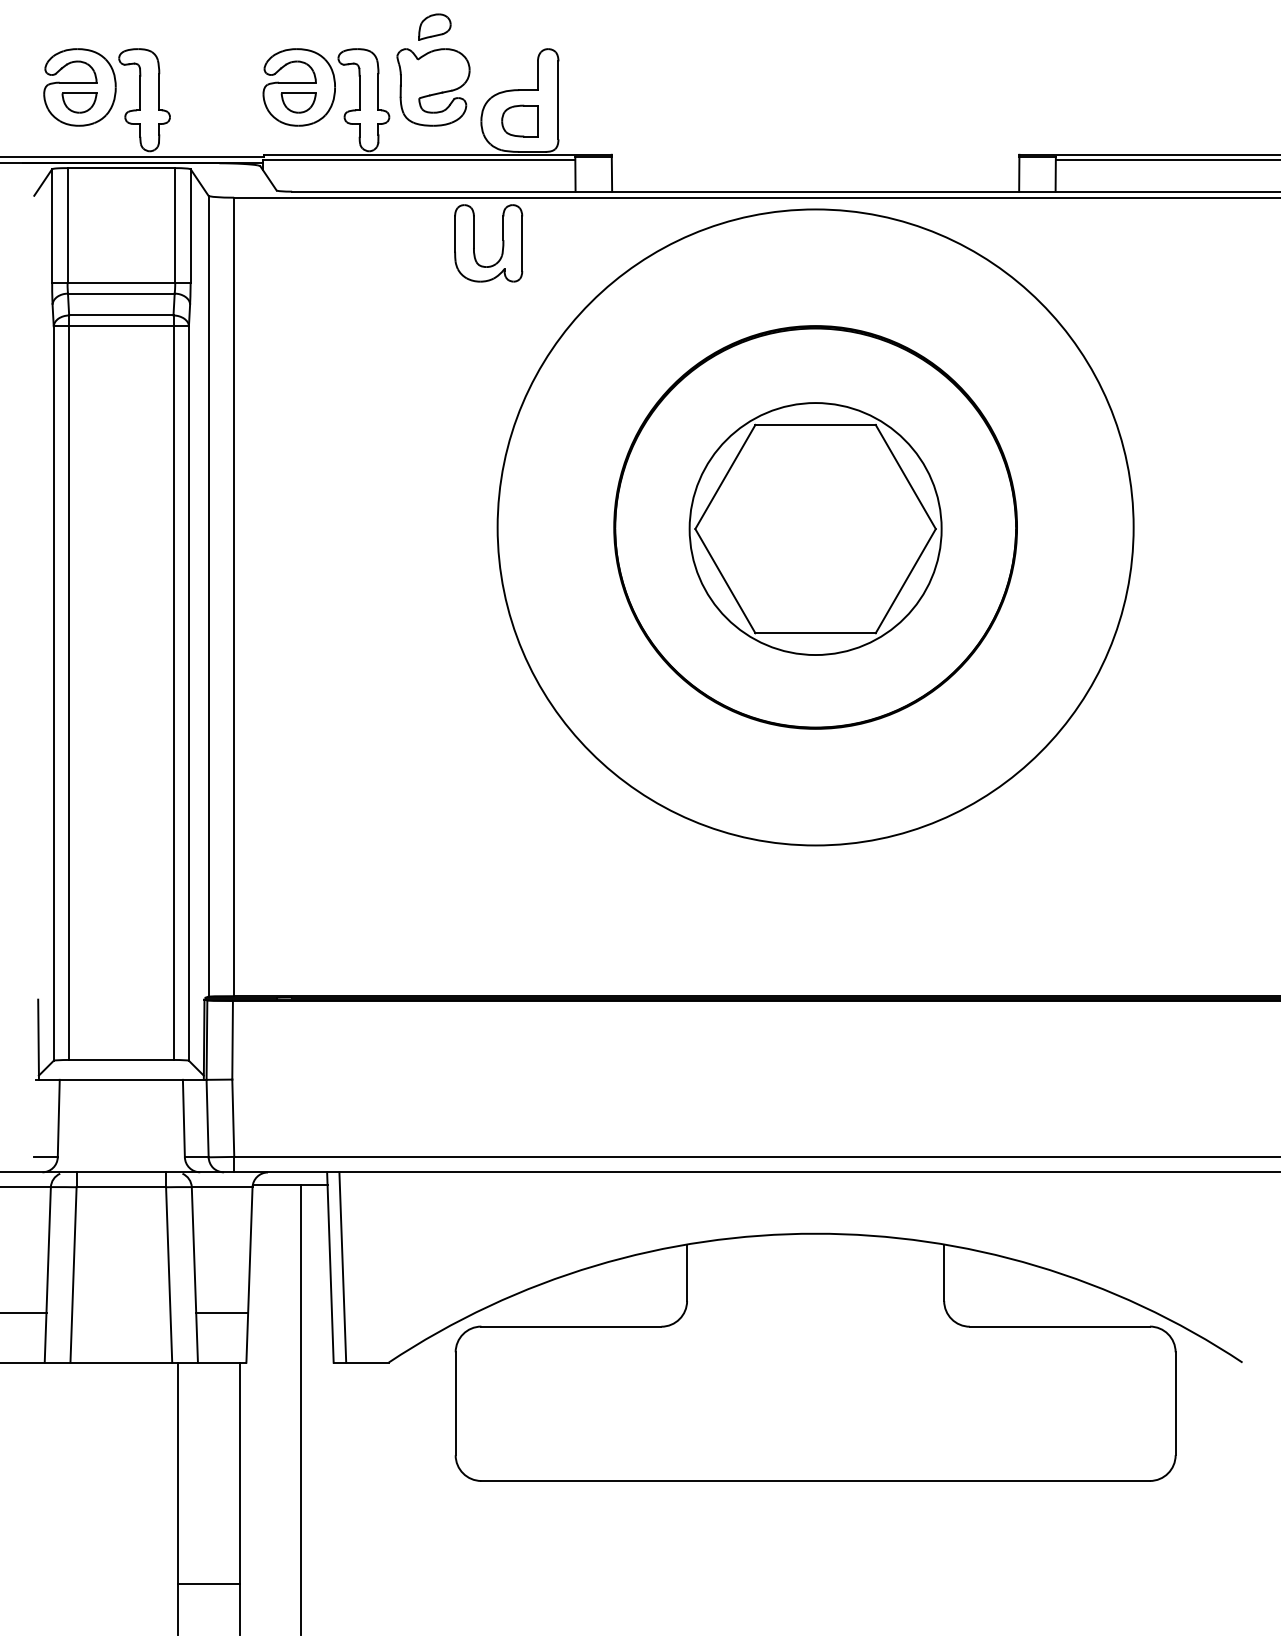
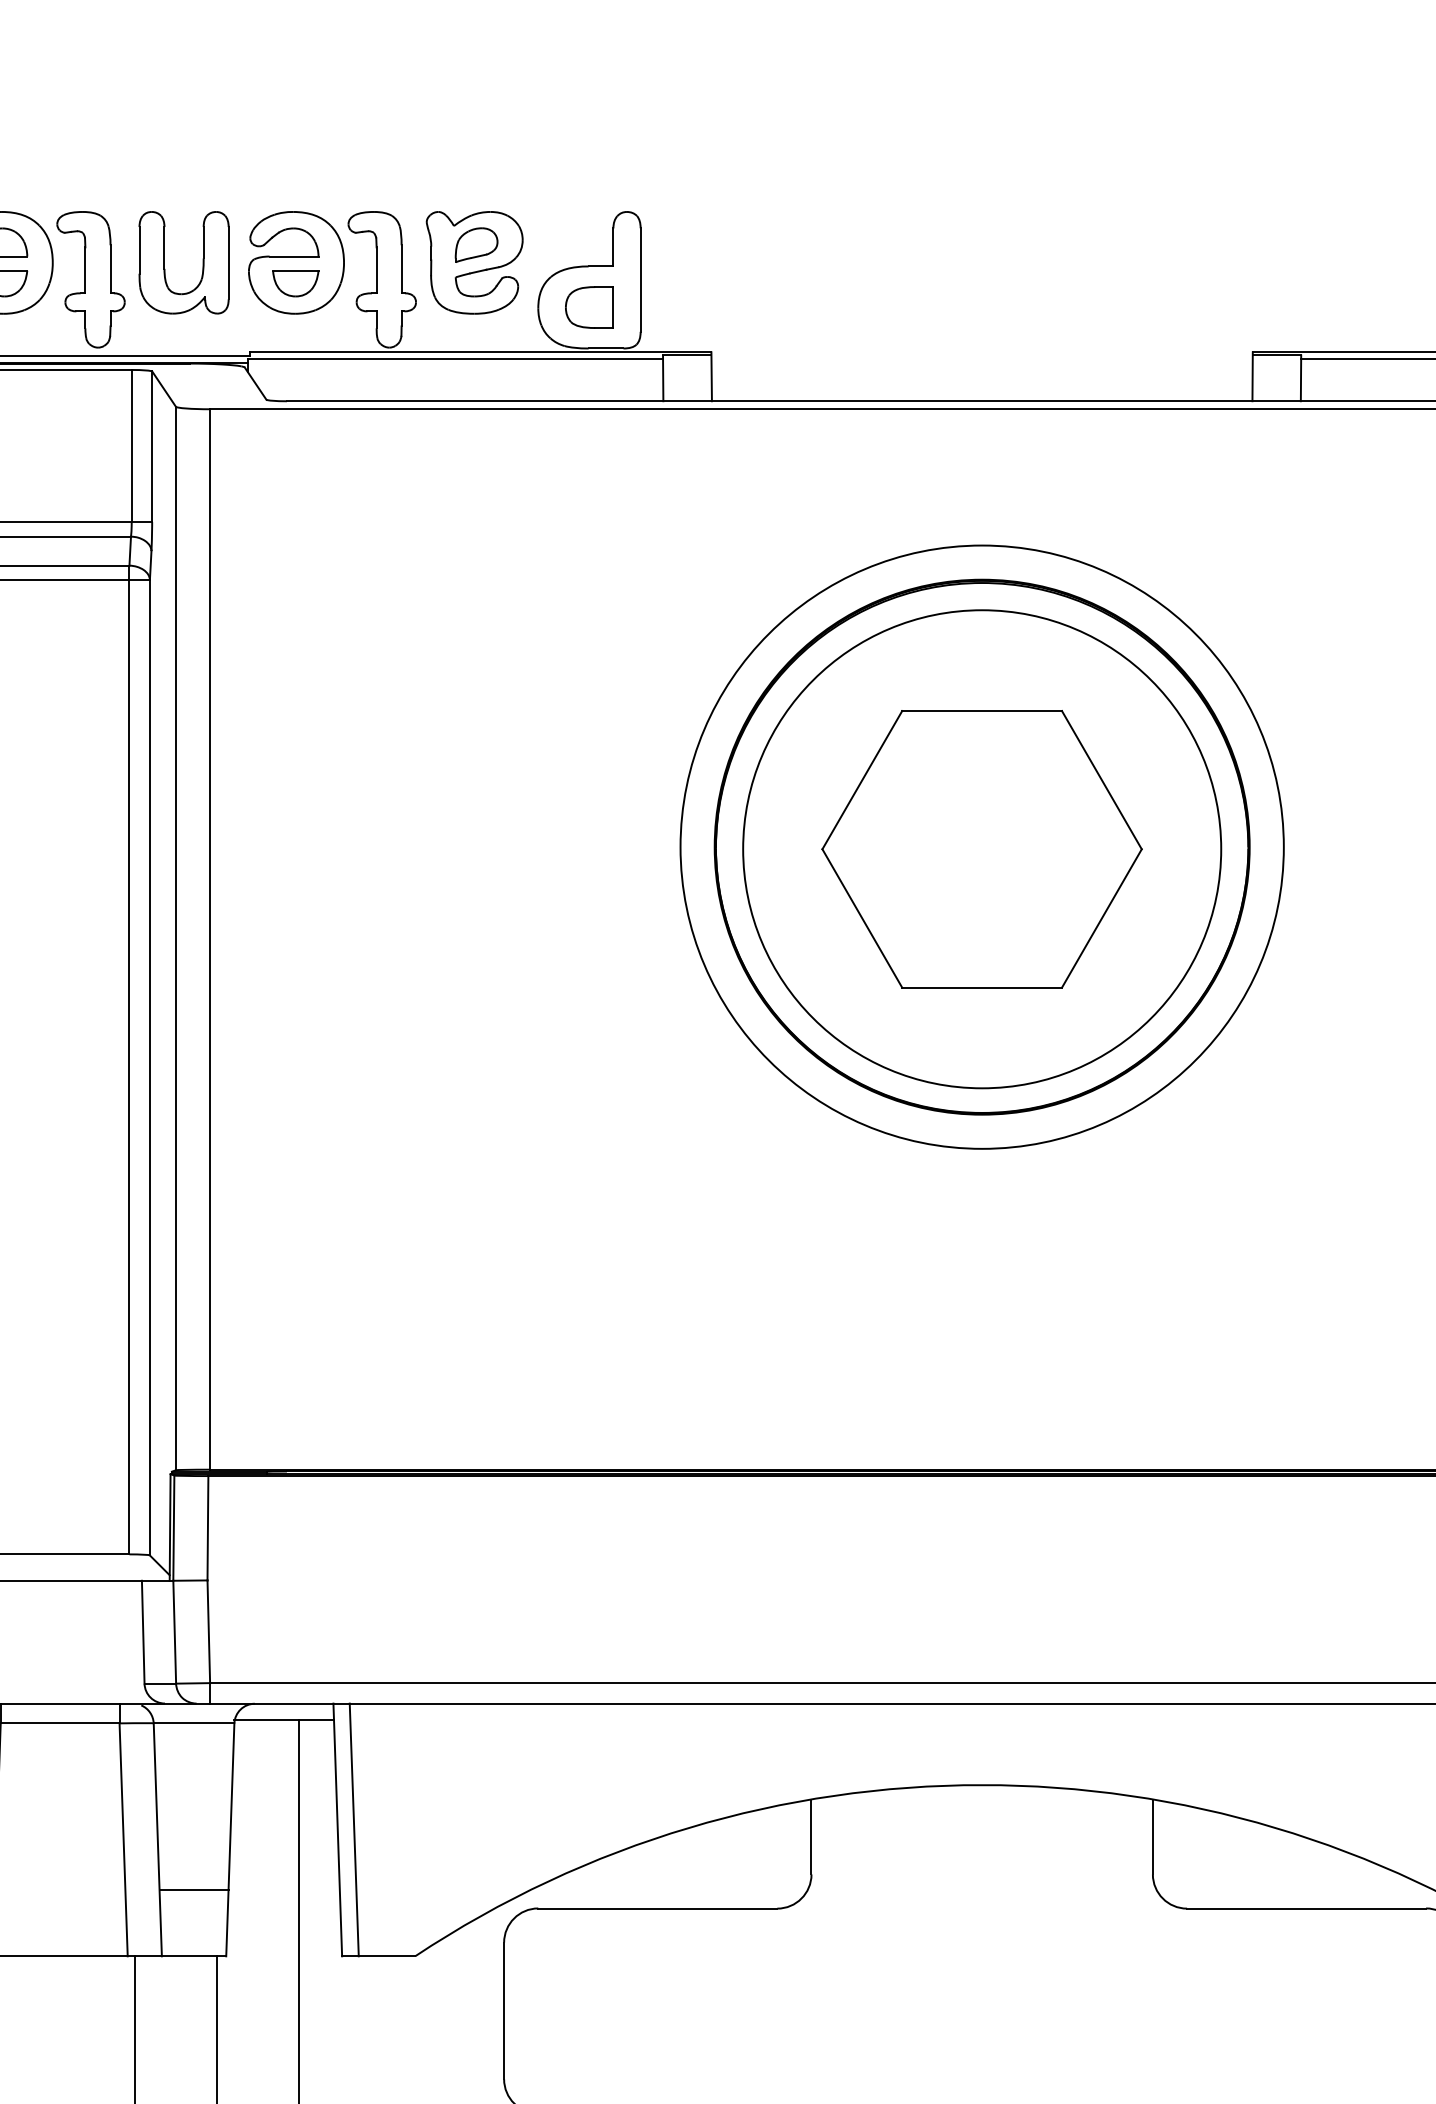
part: (434, 26) -> (476, 244), moved
part: (474, 243) -> (165, 262), moved
circle: (815, 527) -> (981, 847), size x0.71
circle: (815, 529) -> (981, 849), size x1.43

